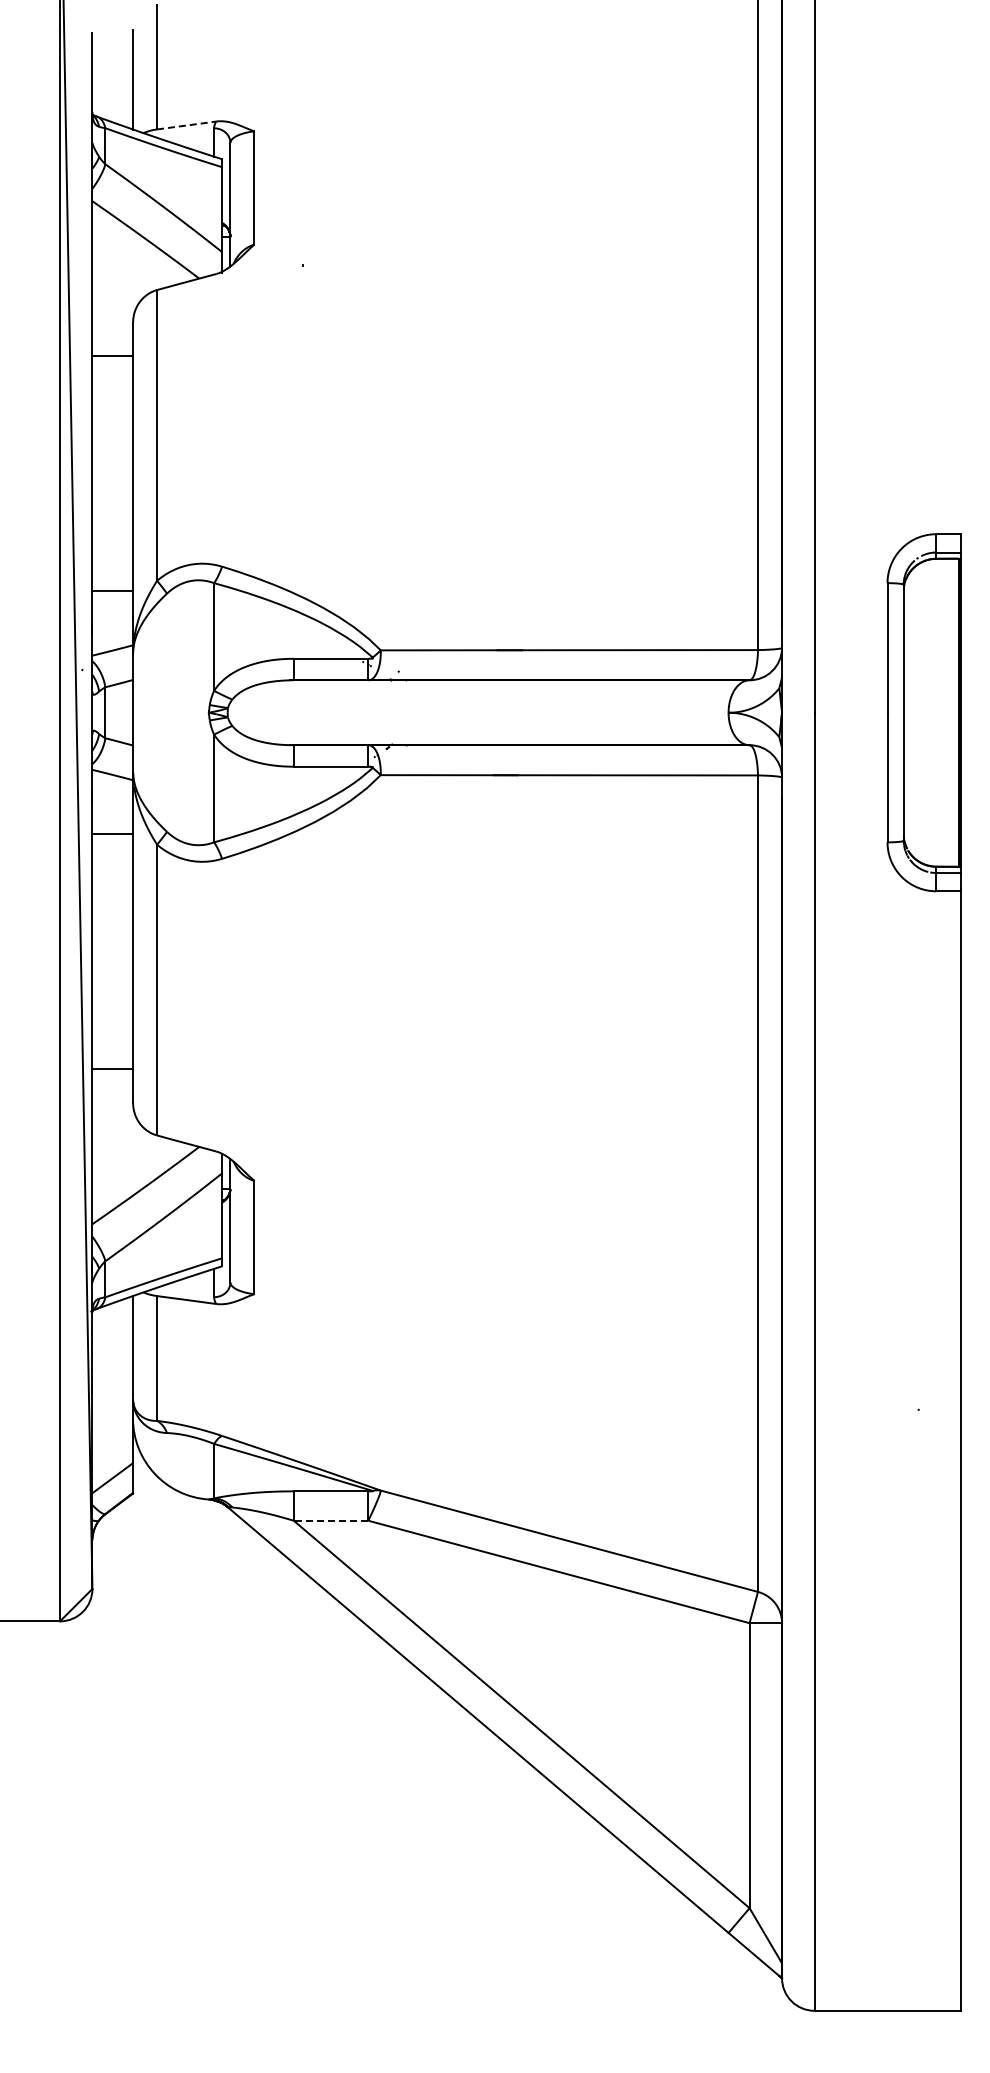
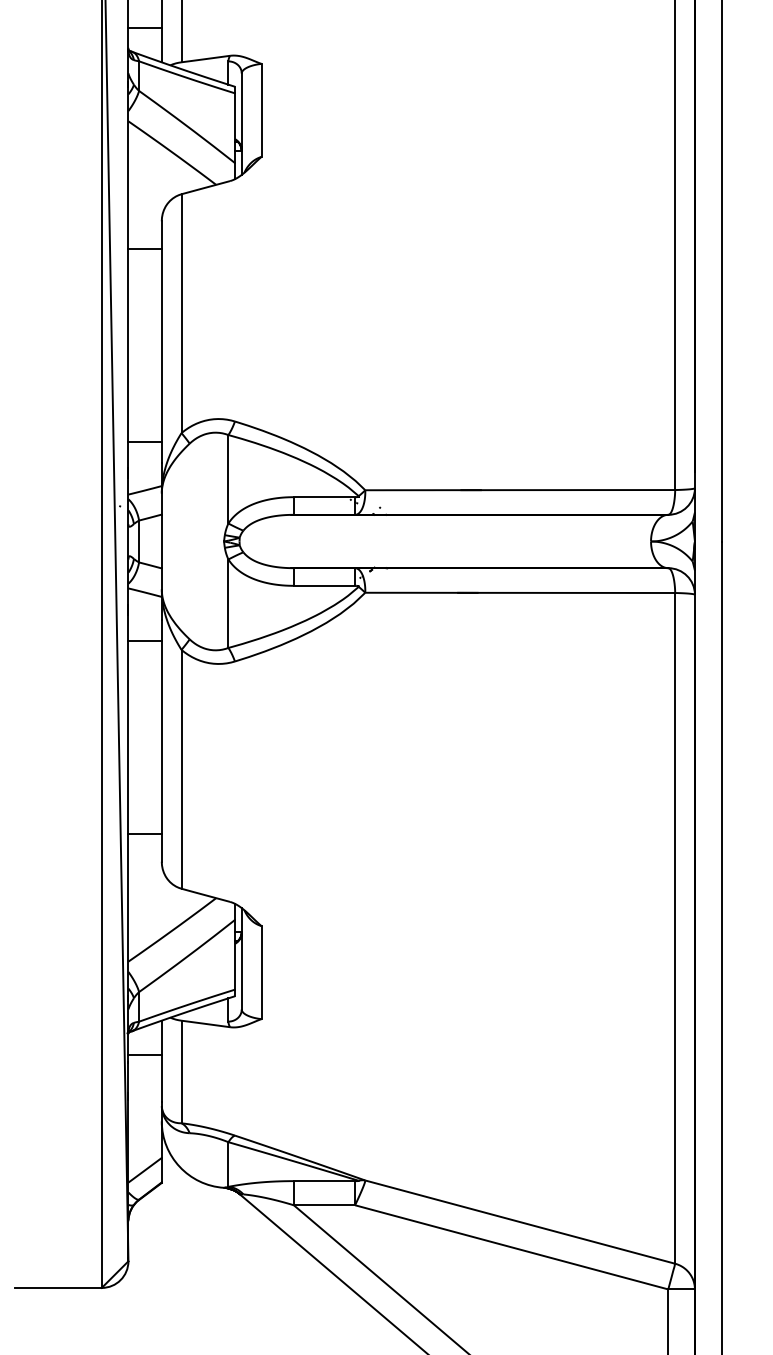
line: (112, 87) -> (144, 27), added
line: (186, 125) -> (205, 59), dashed -> solid
line: (112, 1337) -> (144, 1054), added
line: (330, 1520) -> (324, 1205), dashed -> solid

